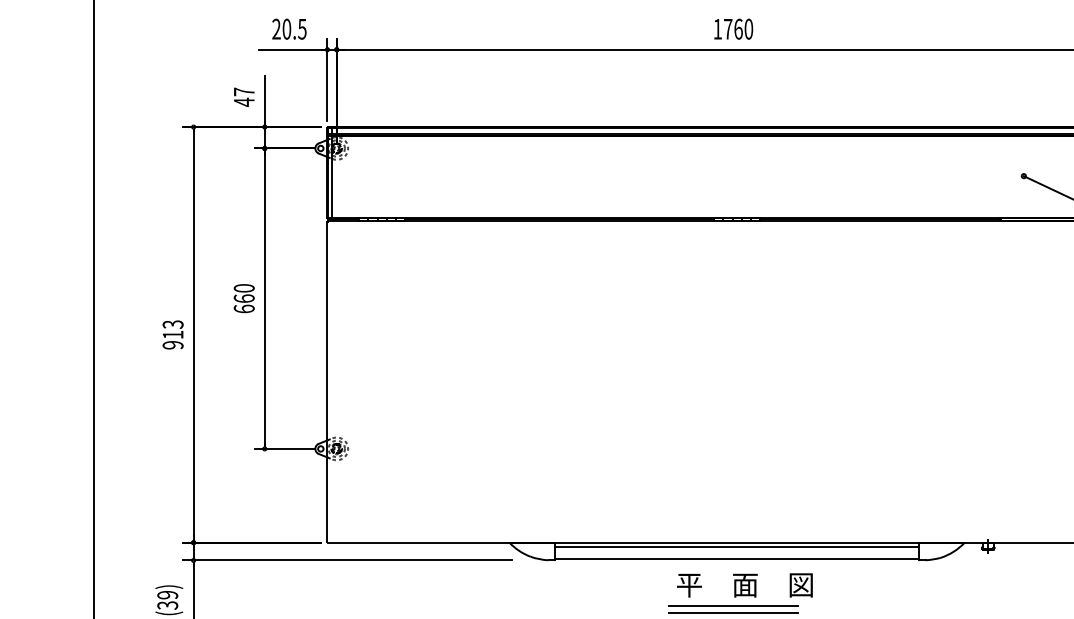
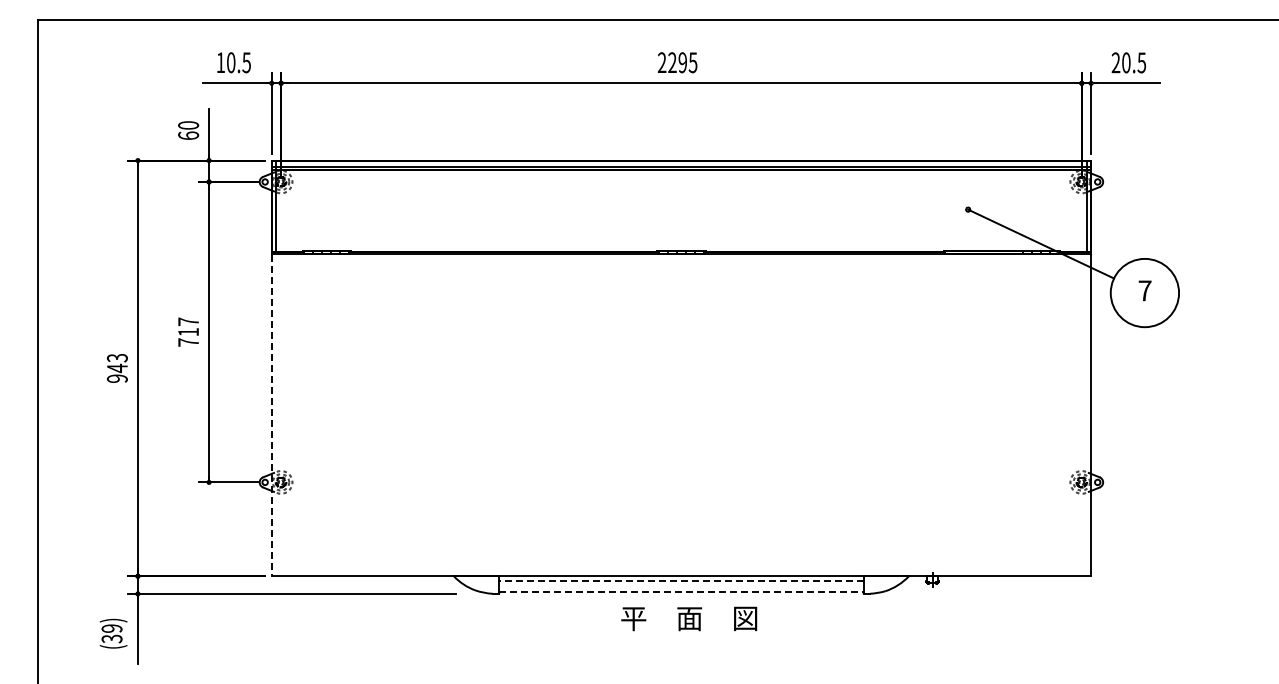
text: (276, 29) -> (220, 62), 20.5 -> 10.5
text: (733, 29) -> (677, 62), 1760 -> 2295
text: (244, 97) -> (188, 130), 47 -> 60
text: (244, 298) -> (188, 331), 660 -> 717
text: (173, 335) -> (117, 368), 913 -> 943
line: (327, 382) -> (271, 415), solid -> dashed
line: (736, 547) -> (680, 580), solid -> dashed
line: (737, 559) -> (681, 592), solid -> dashed
line: (733, 606) -> (677, 639), removed
line: (733, 613) -> (677, 646), removed

